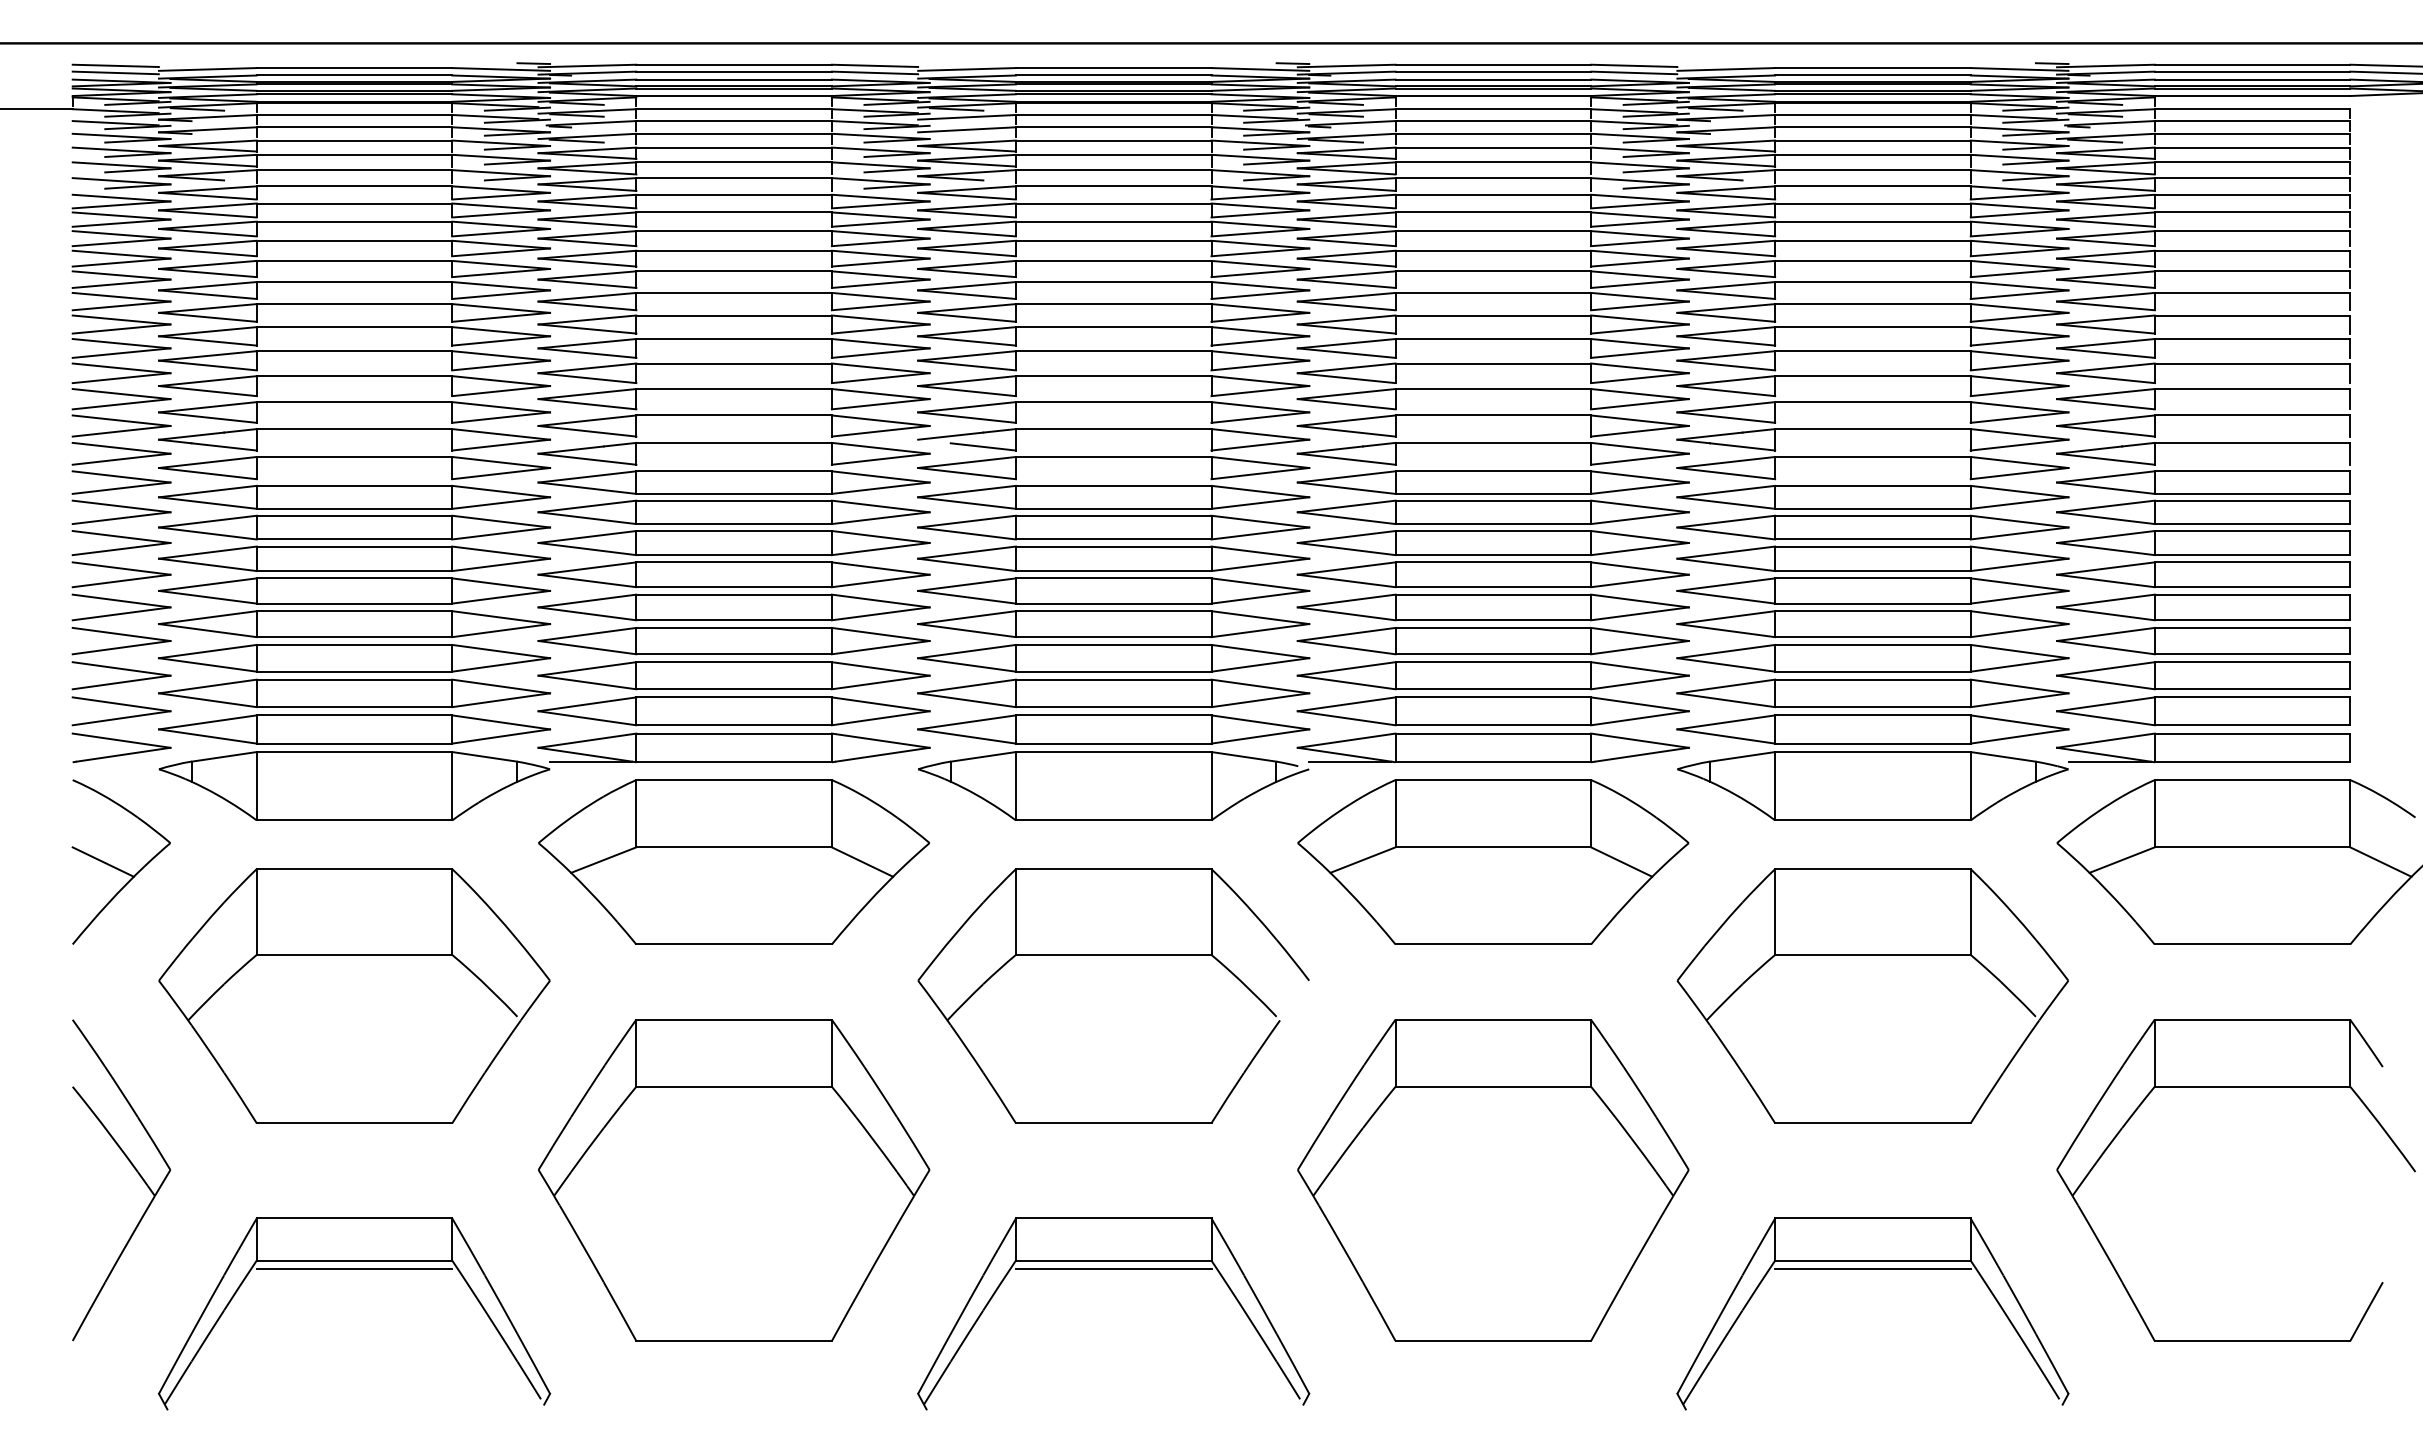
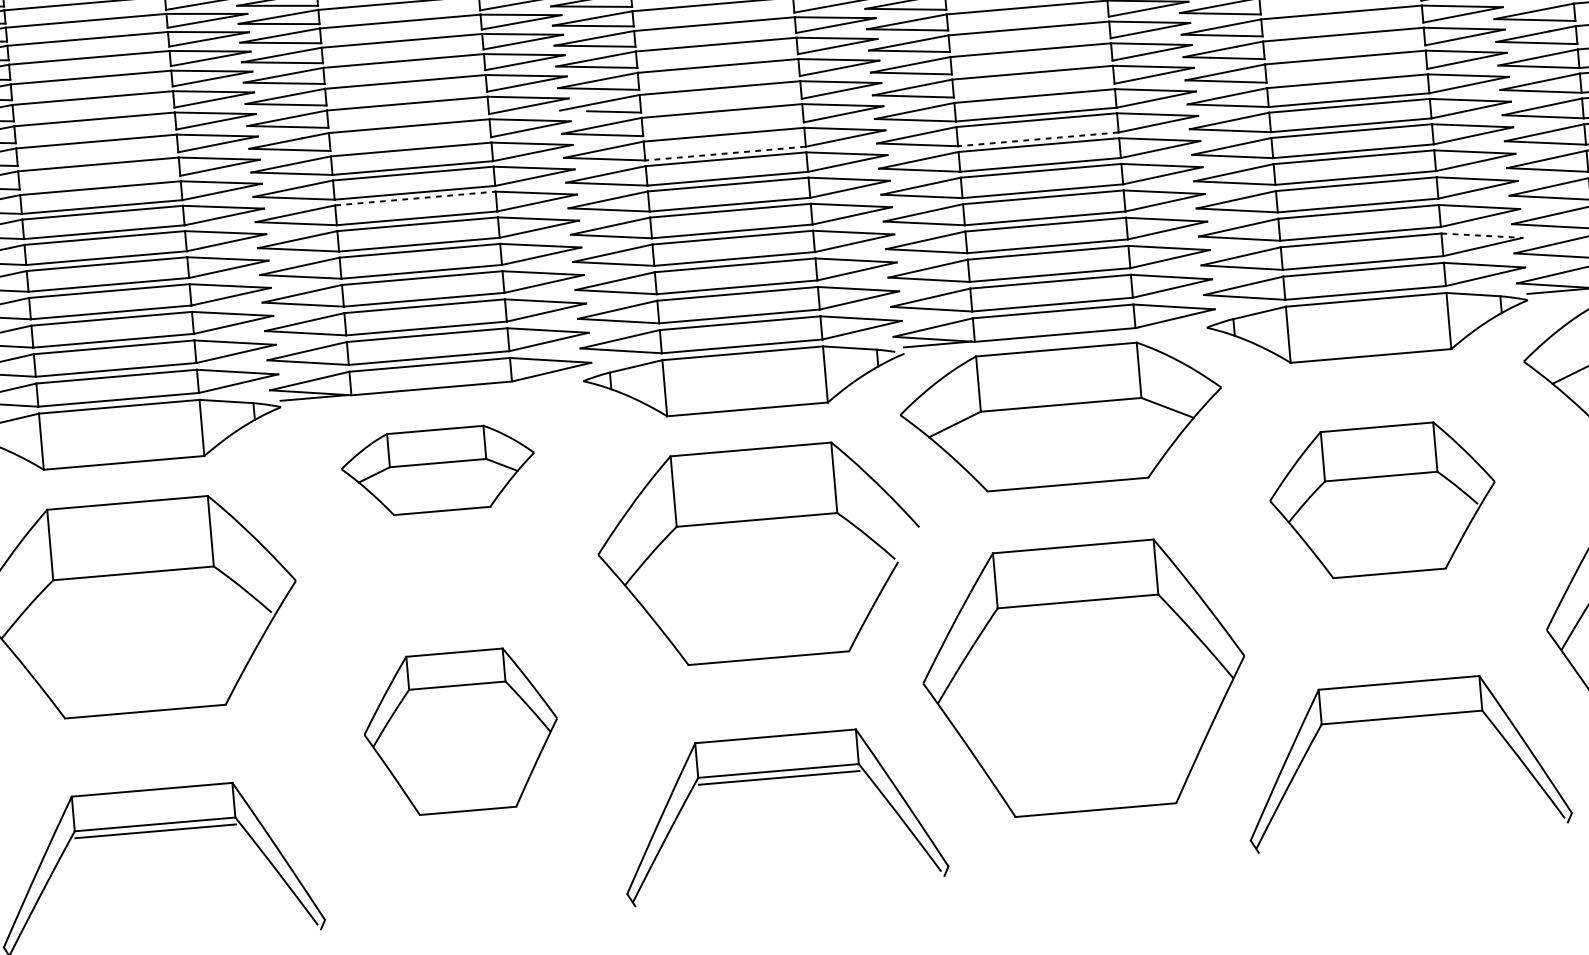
line: (1113, 508) -> (725, 153), solid -> dashed
line: (1493, 524) -> (1038, 139), solid -> dashed
line: (734, 531) -> (415, 198), solid -> dashed
line: (2020, 686) -> (1482, 235), solid -> dashed
part: (733, 861) -> (438, 469), size x0.6
part: (1872, 995) -> (1382, 499), size x0.7
part: (734, 1180) -> (461, 731), size x0.6
line: (1872, 1269) -> (1402, 724), removed

